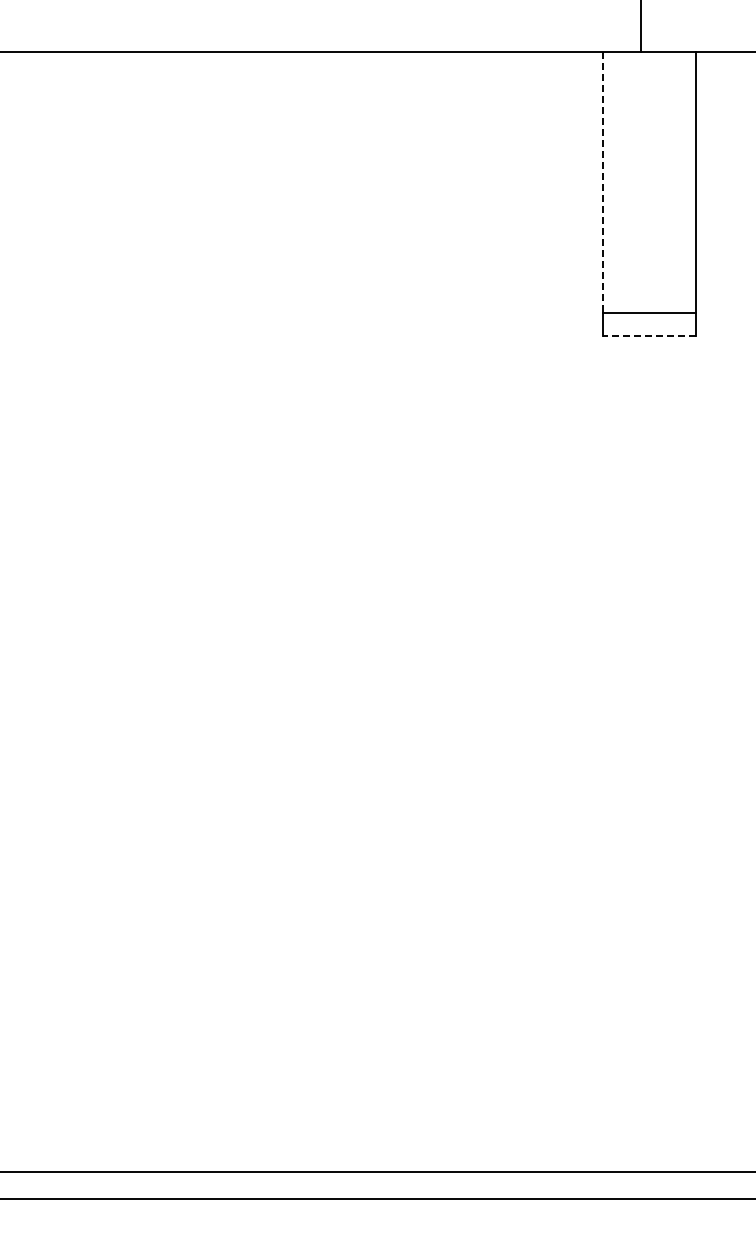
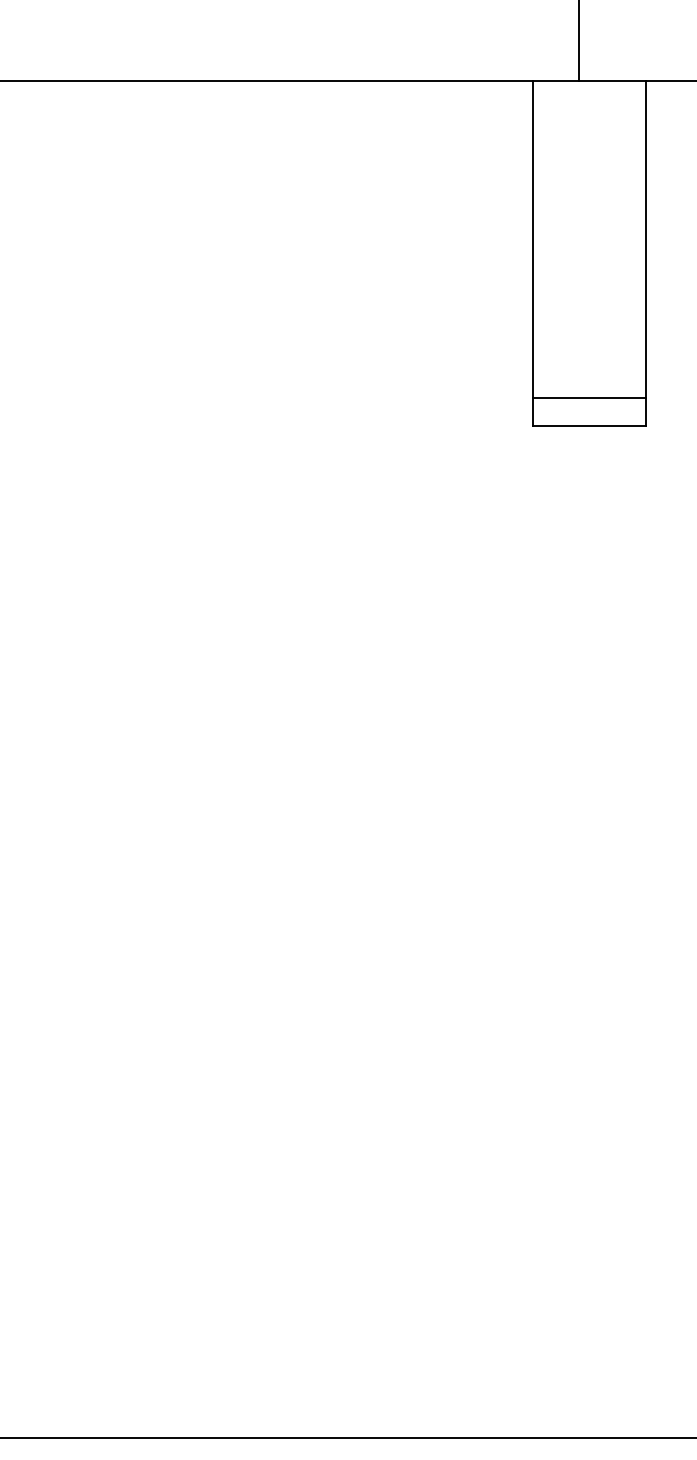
line: (602, 182) -> (532, 239), dashed -> solid
line: (648, 336) -> (588, 425), dashed -> solid

